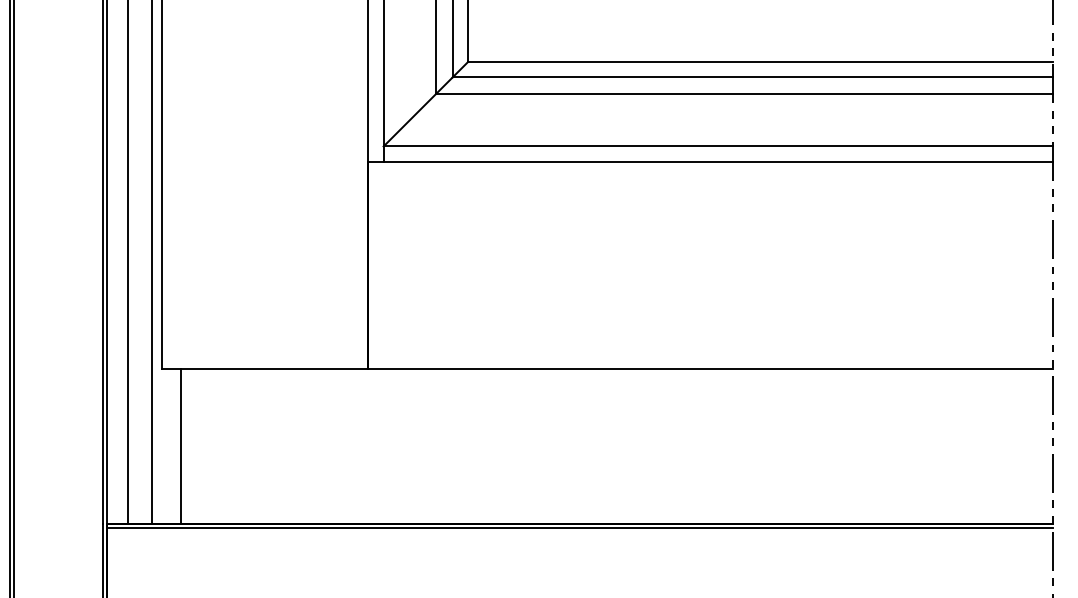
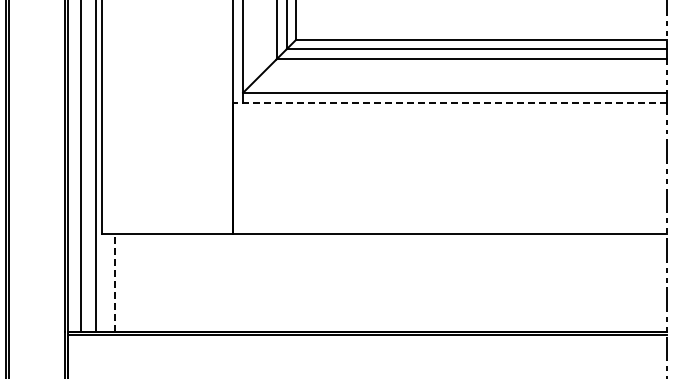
line: (711, 161) -> (450, 102), solid -> dashed
line: (180, 445) -> (114, 282), solid -> dashed

